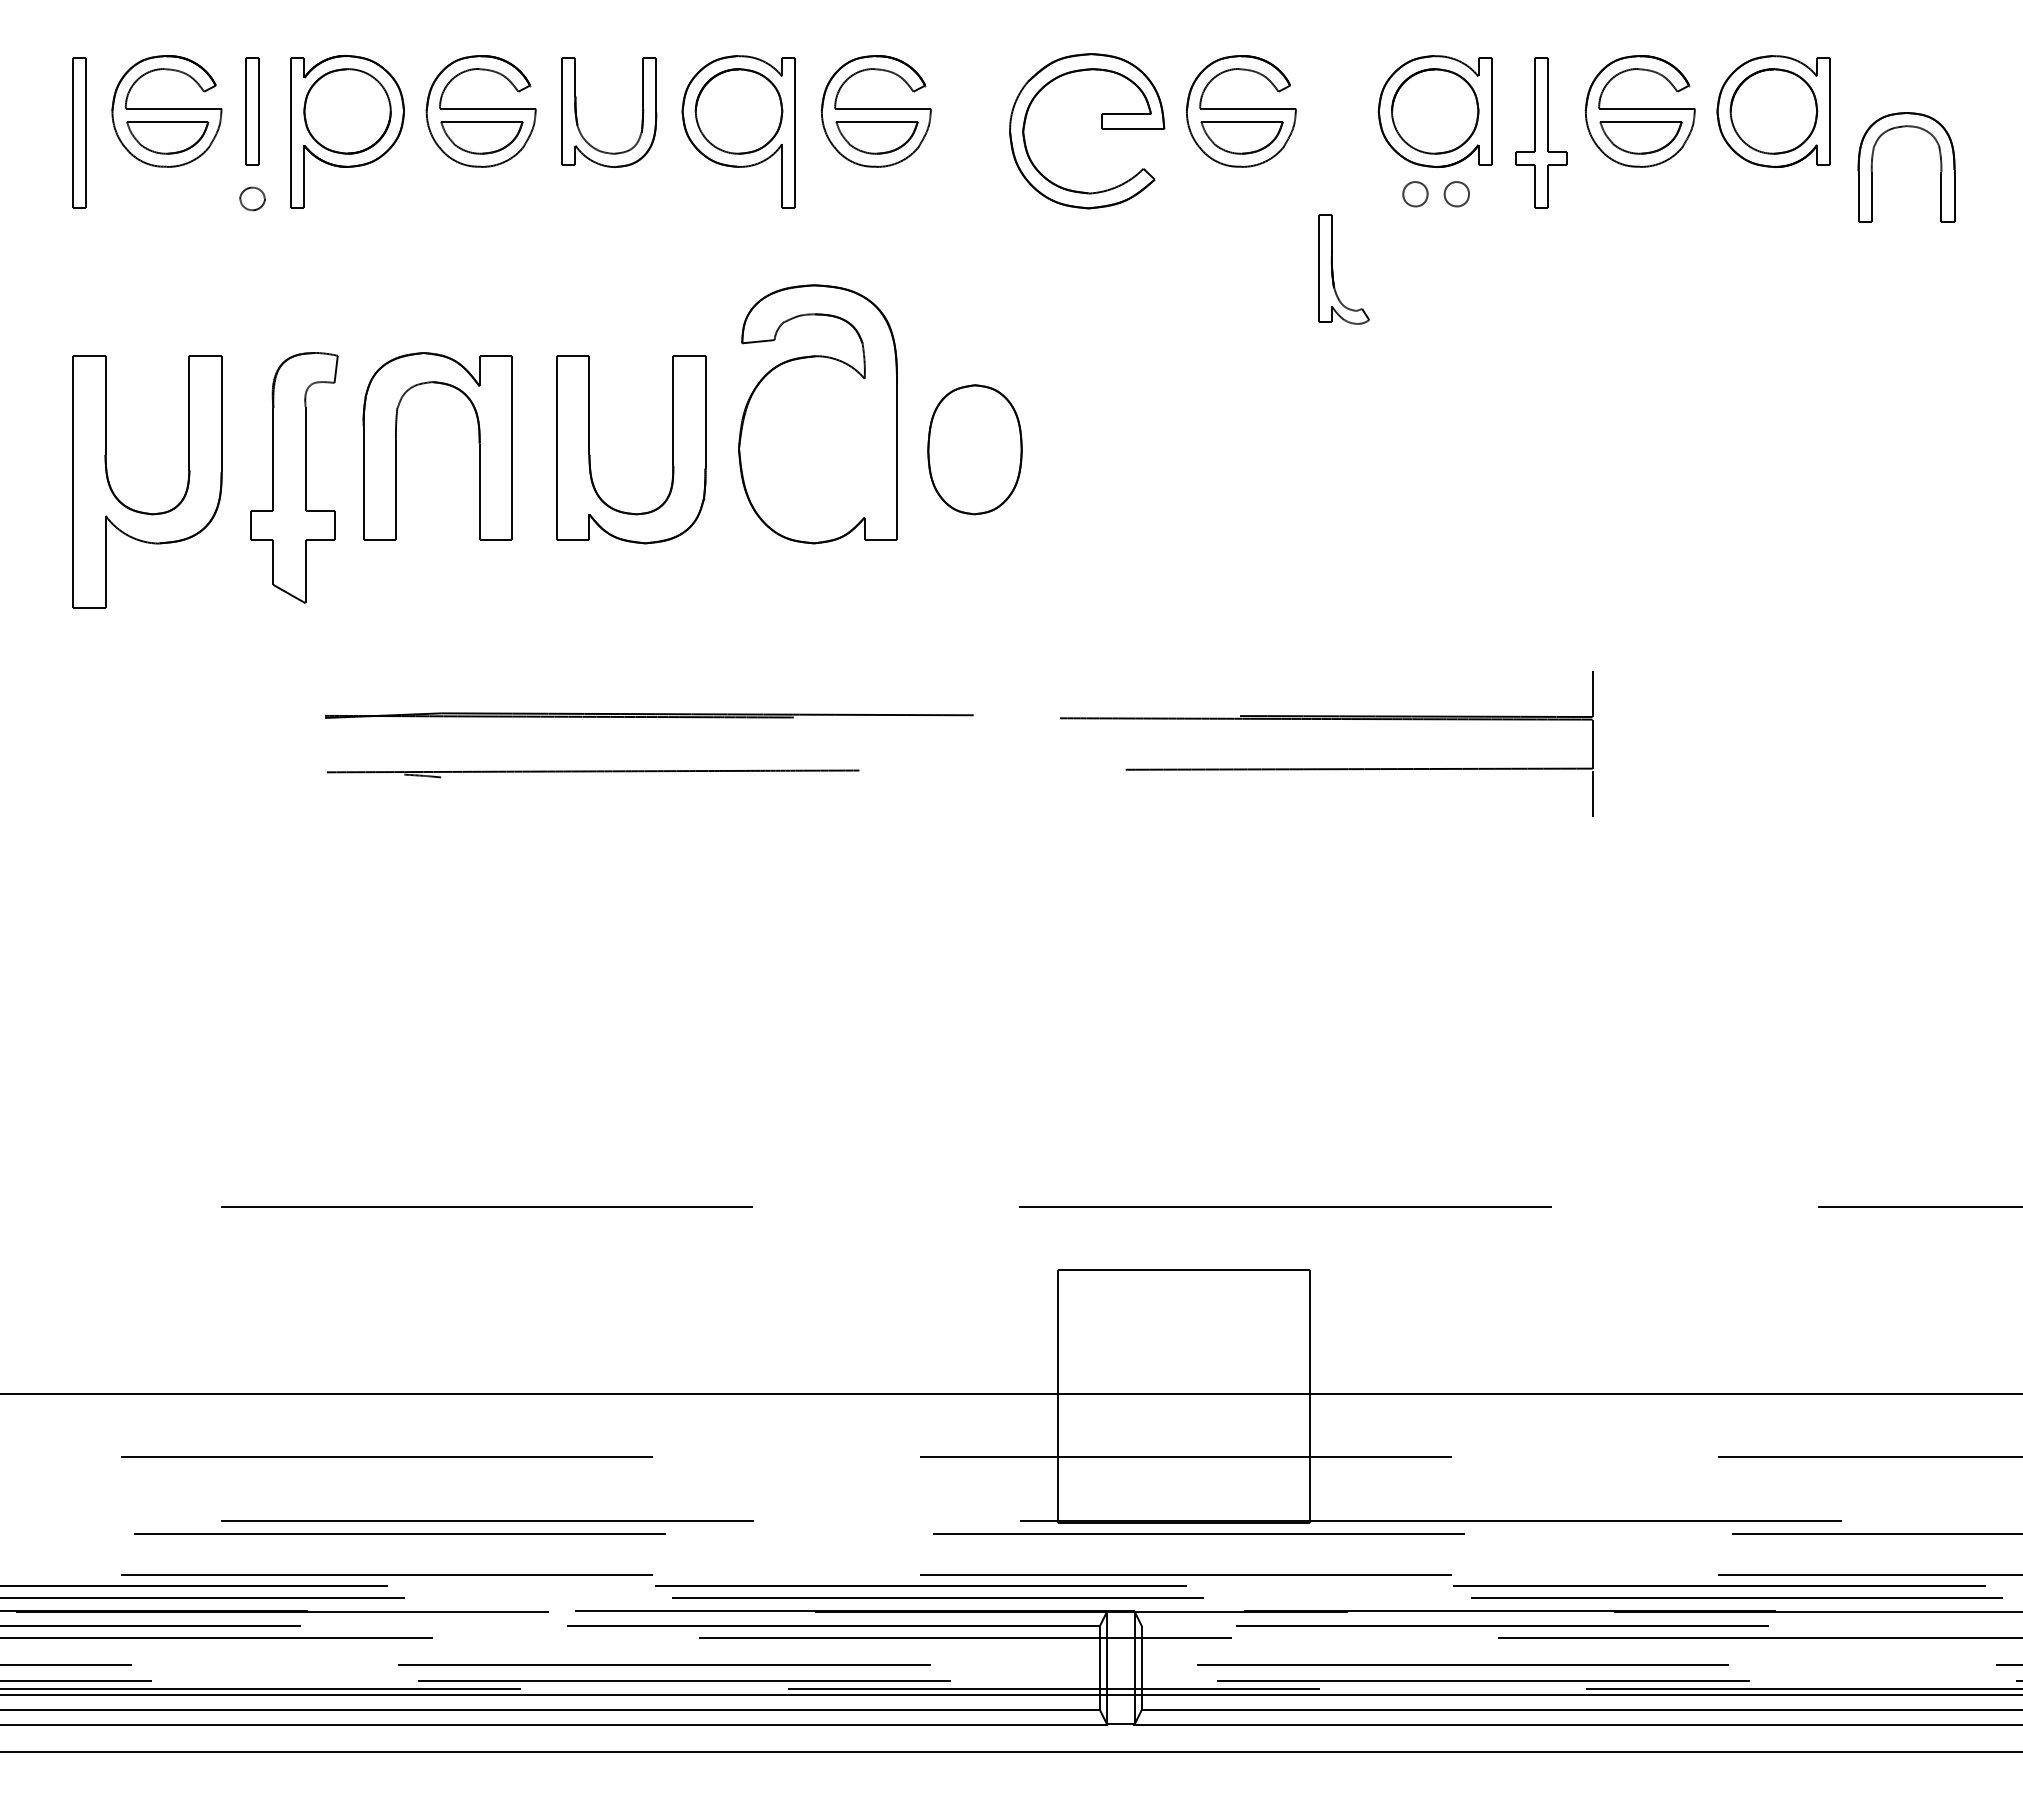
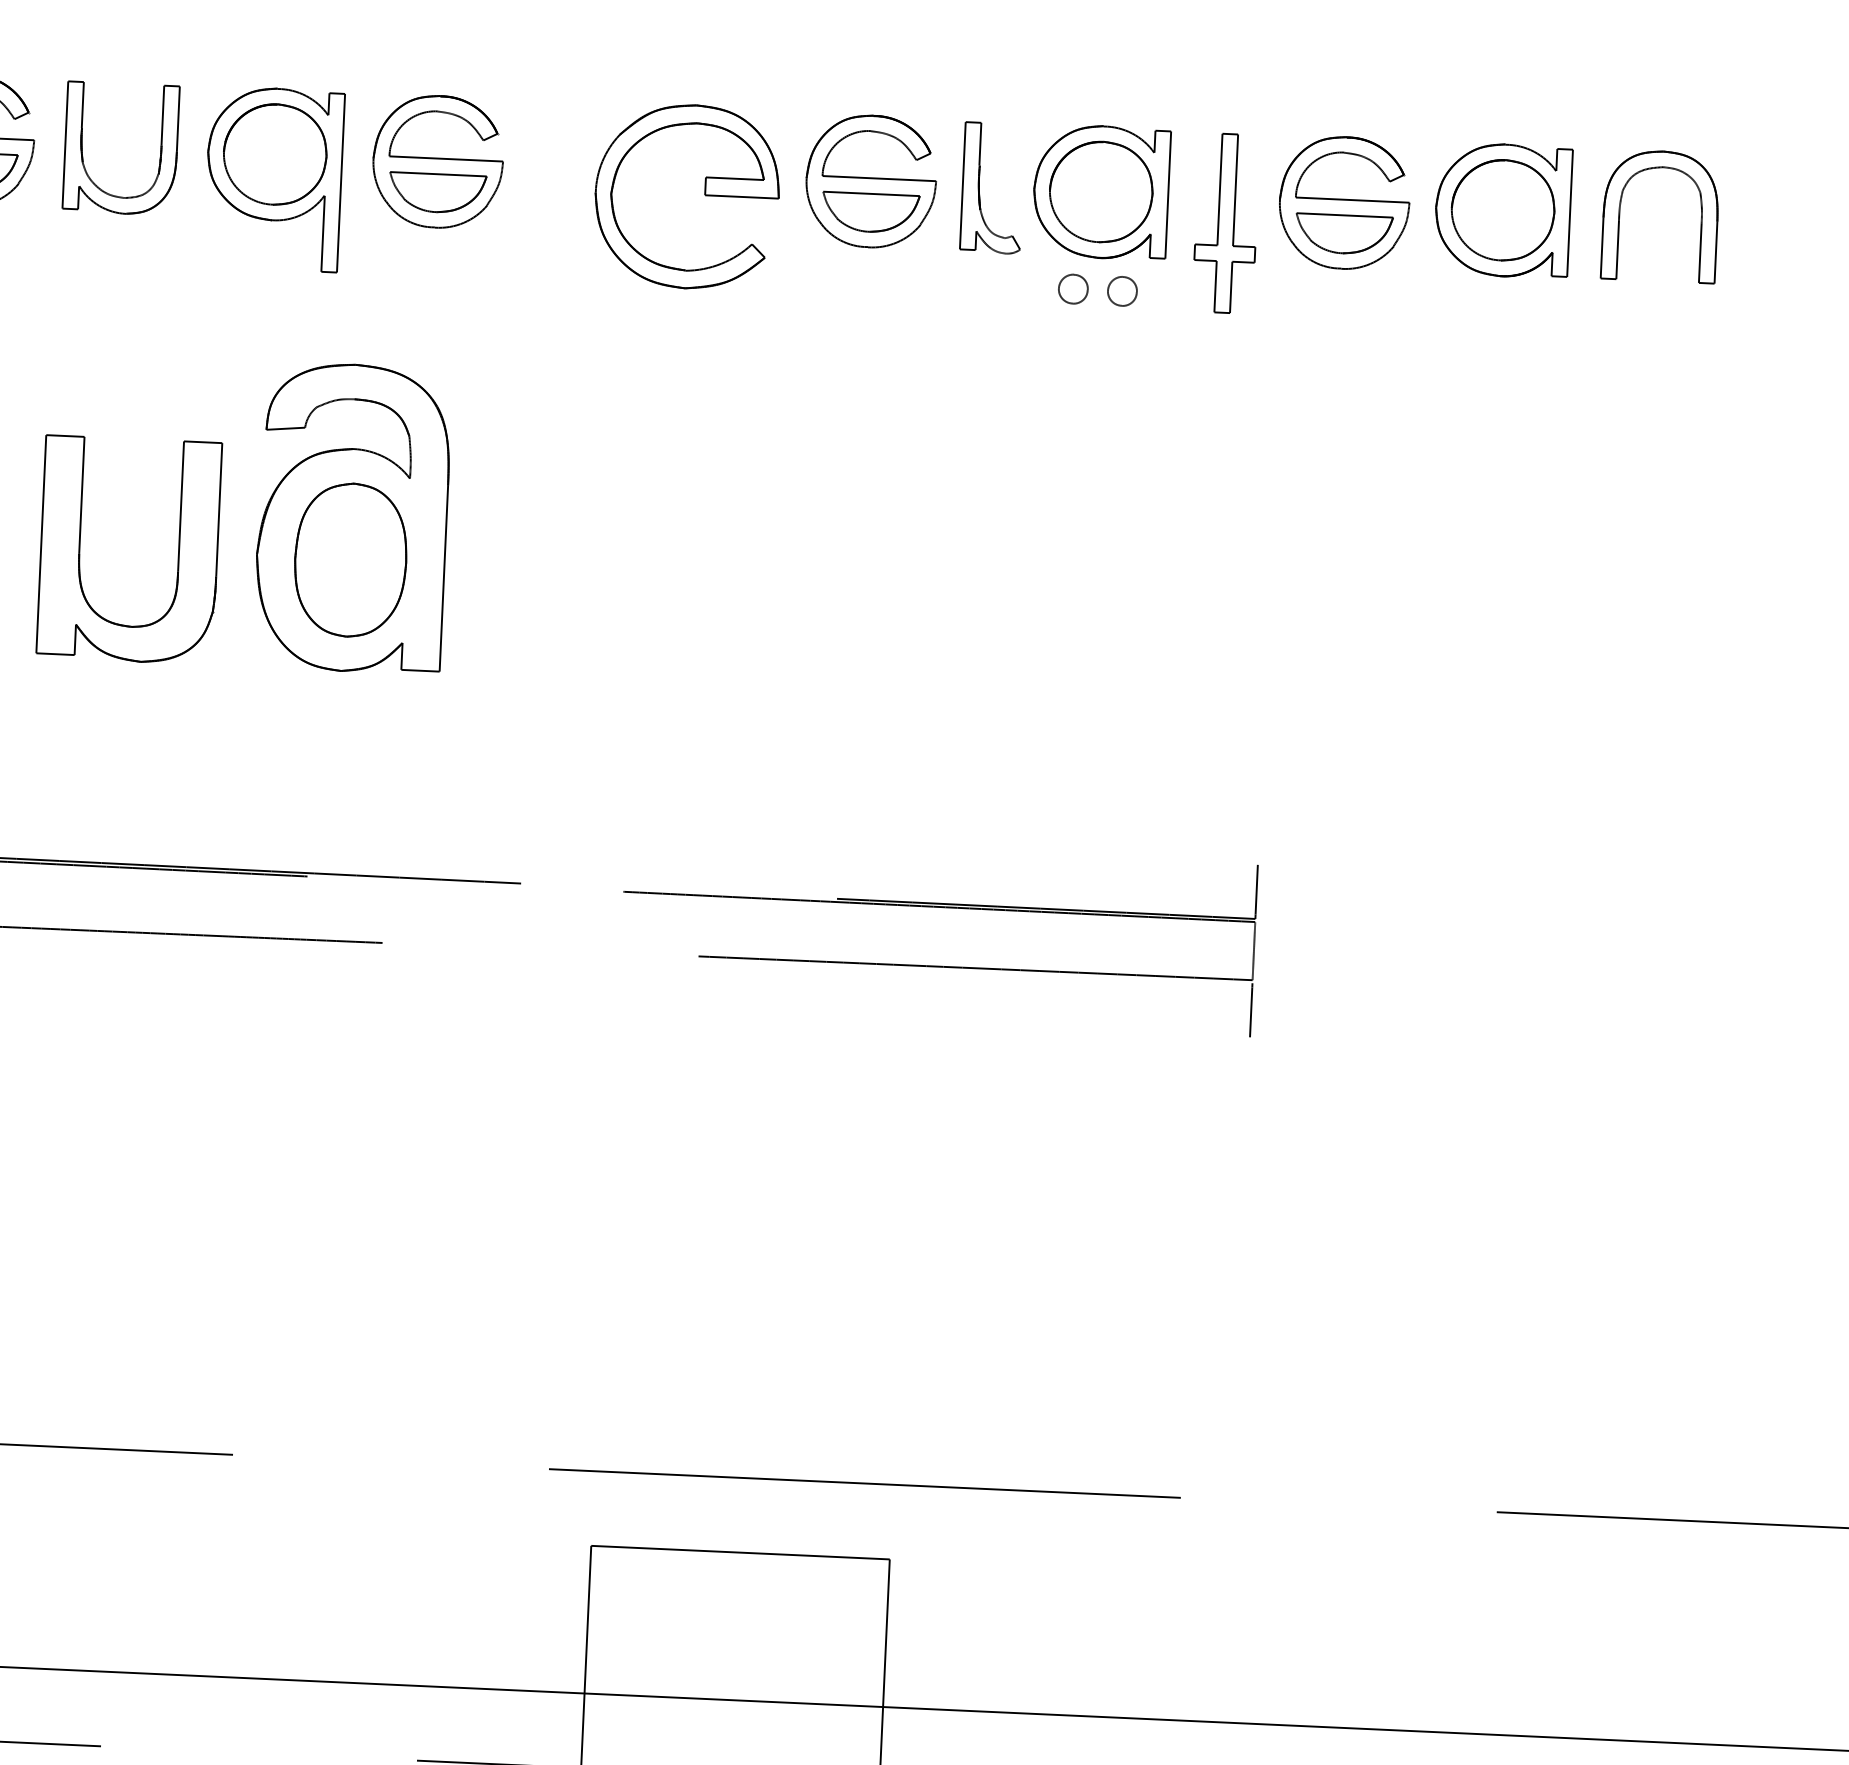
part: (1872, 167) -> (1620, 214), moved
part: (1333, 269) -> (980, 187), moved
part: (974, 449) -> (350, 559), moved

